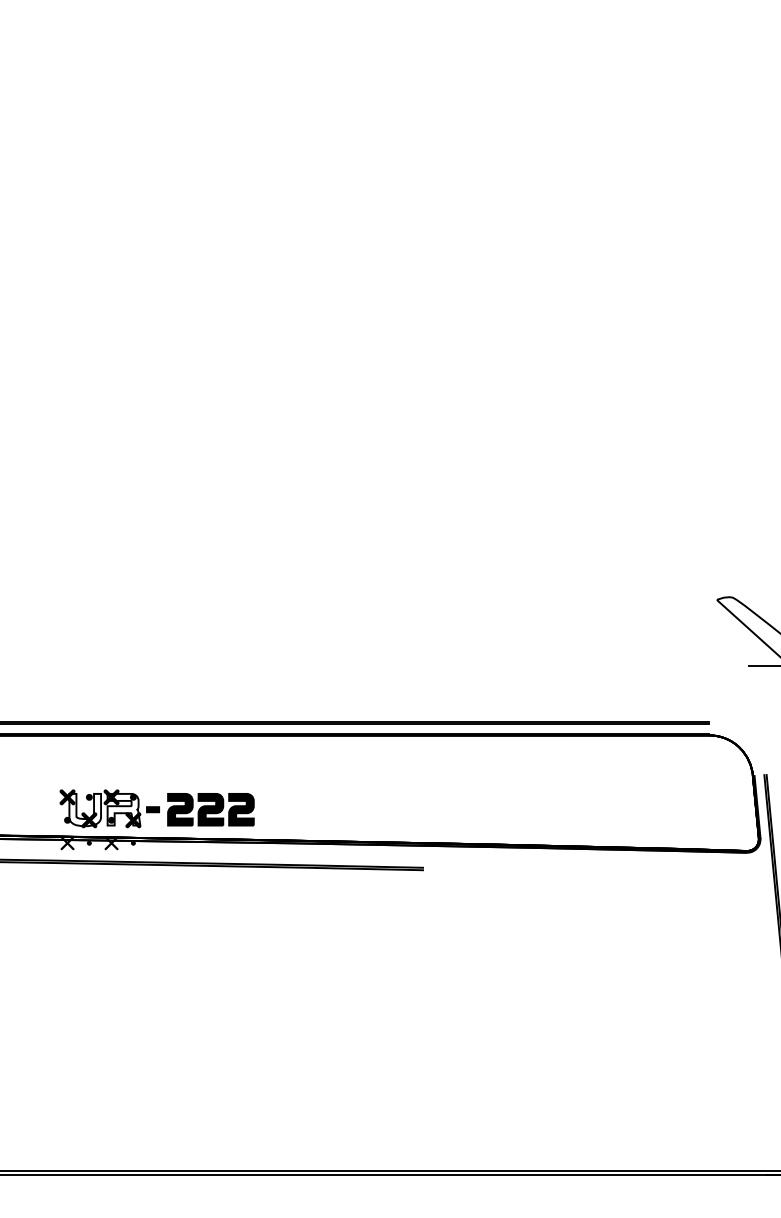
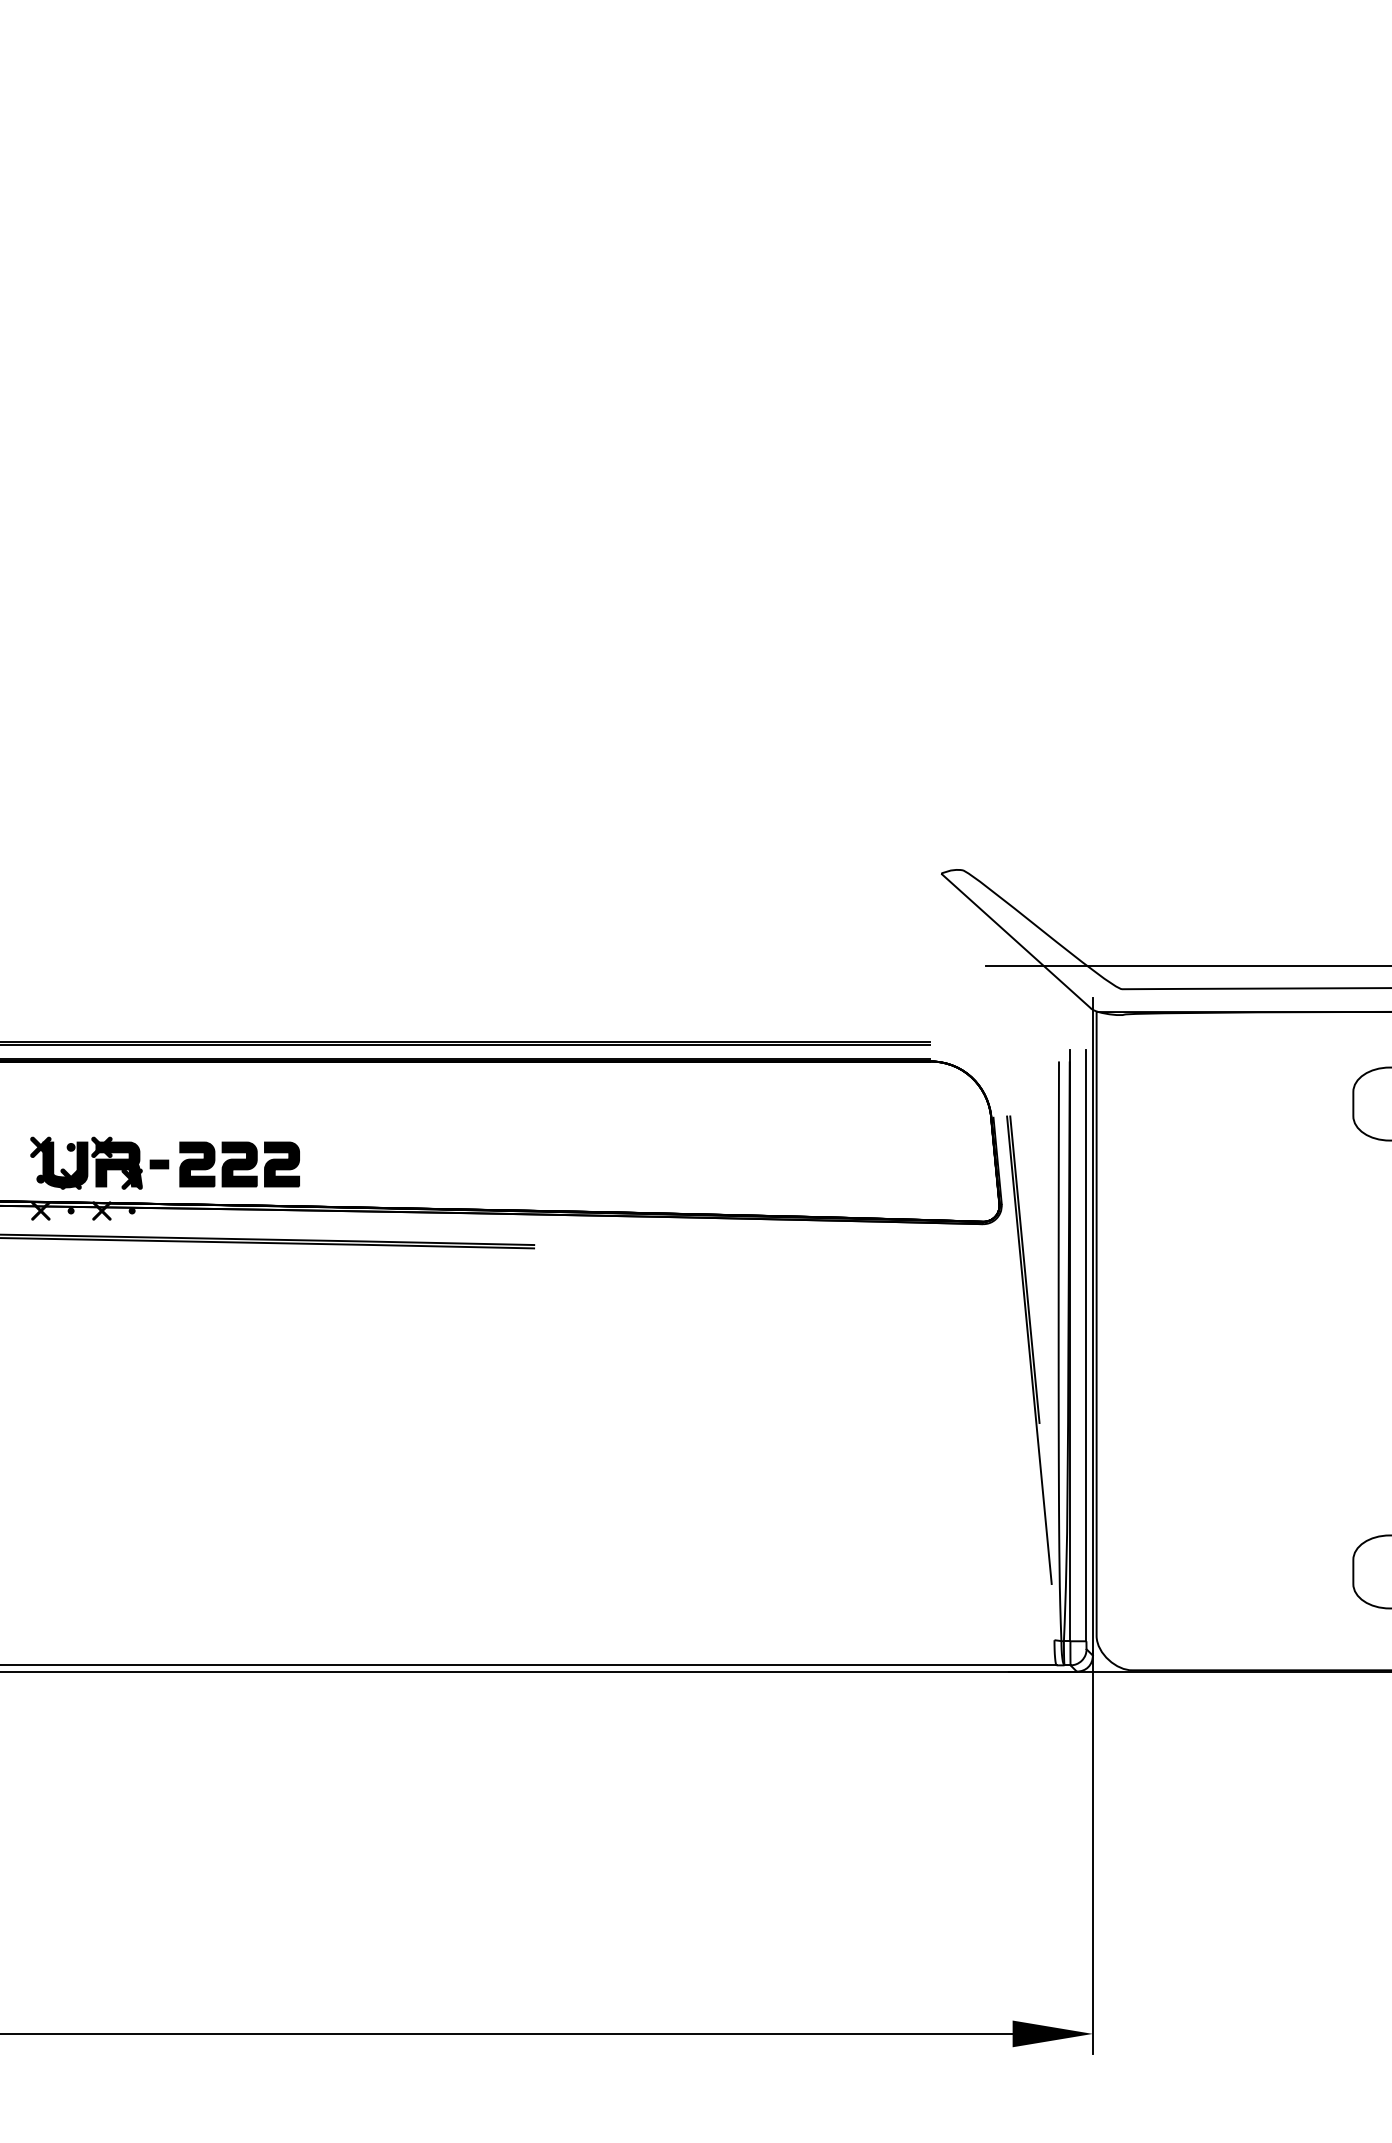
fill: (85, 809) -> (65, 1164), added
fill: (123, 809) -> (118, 1164), added

